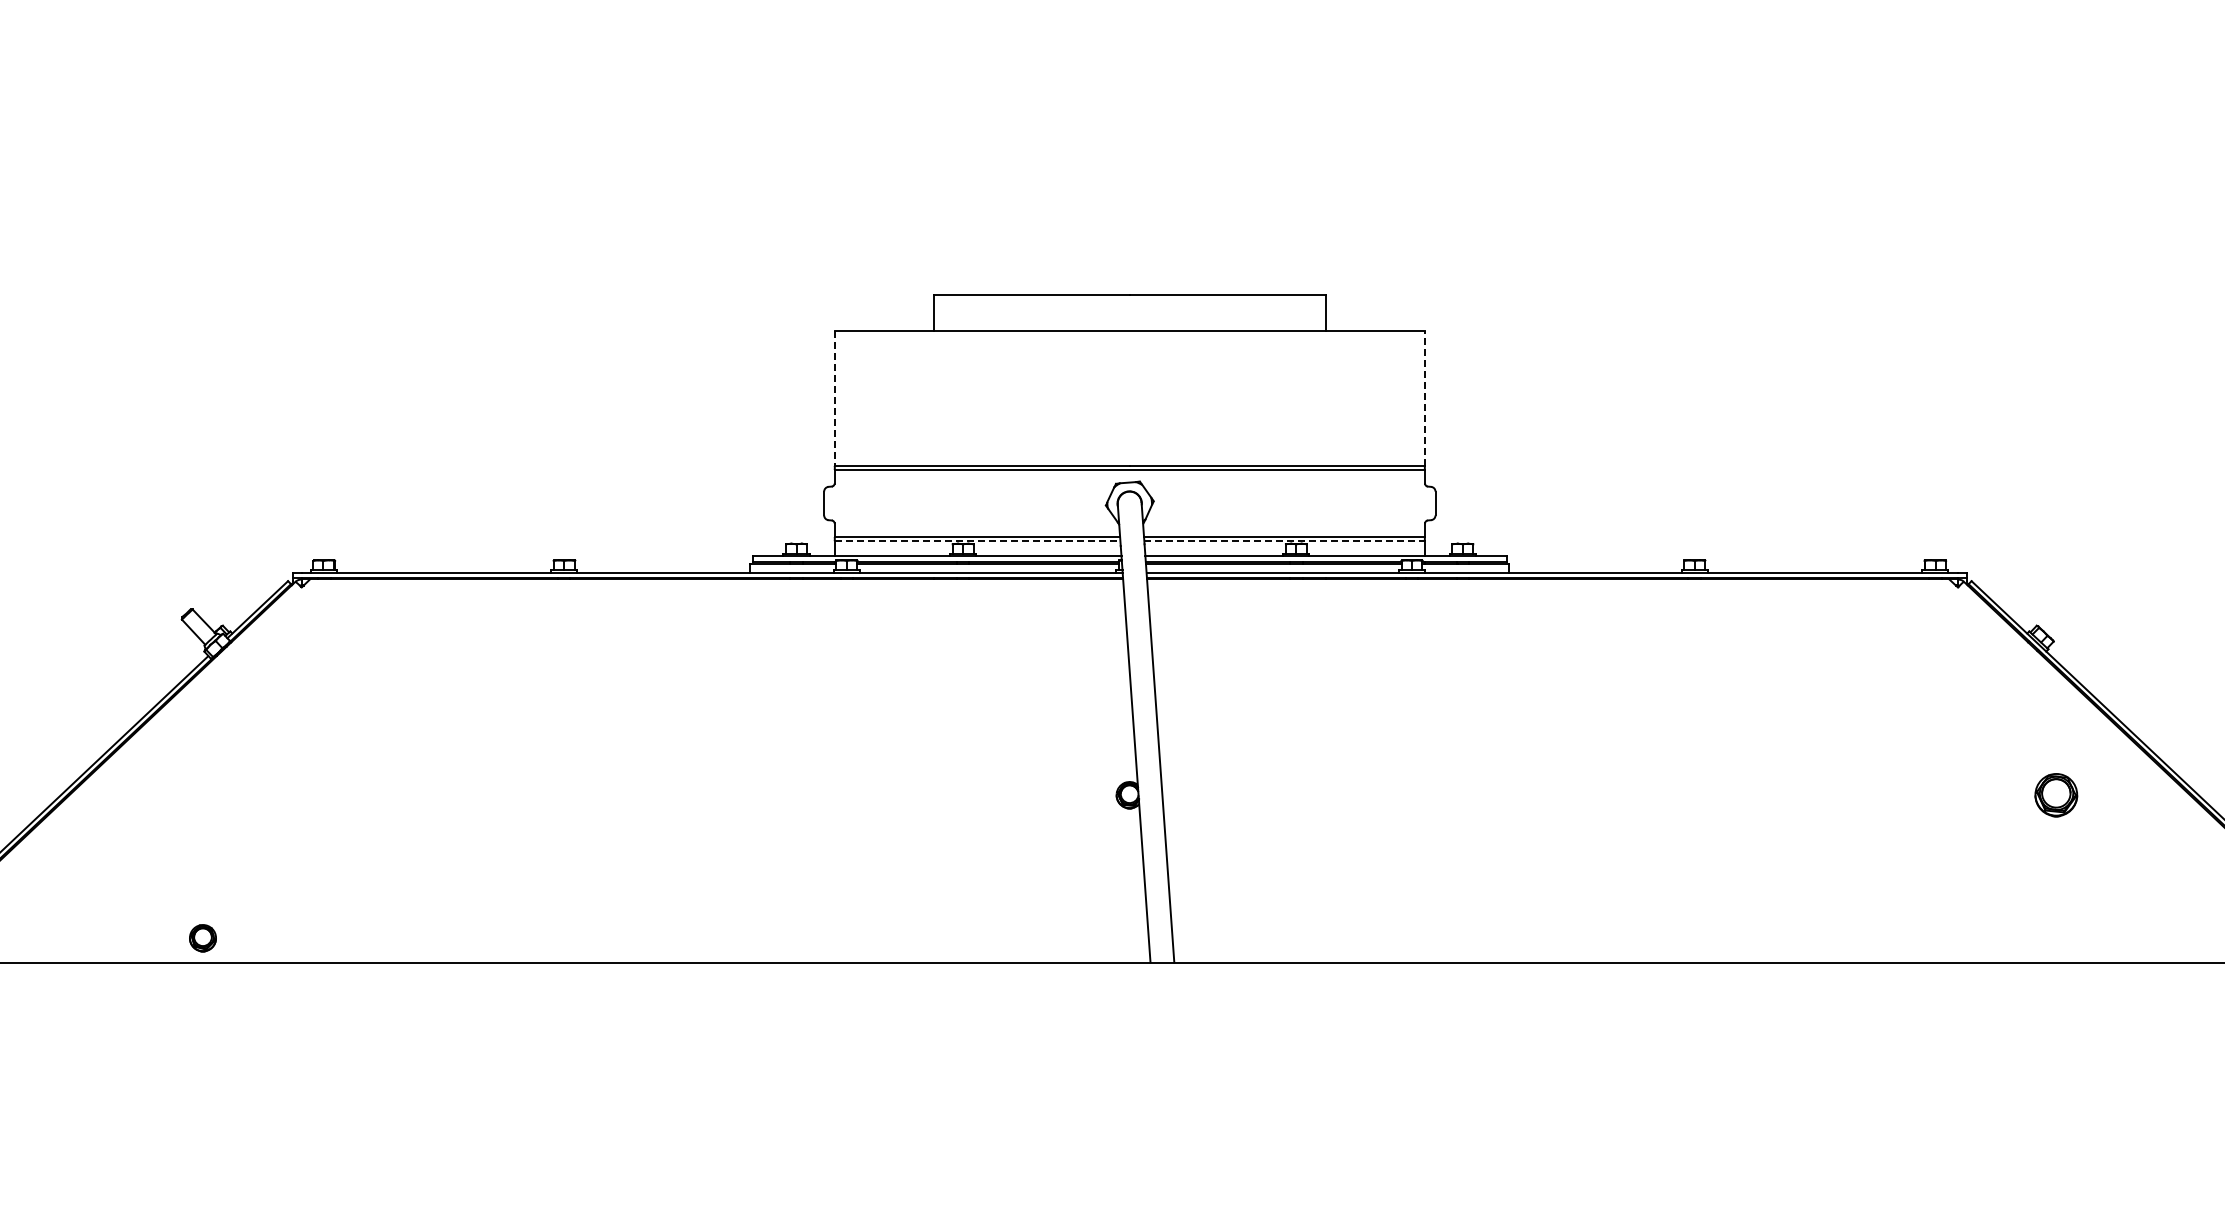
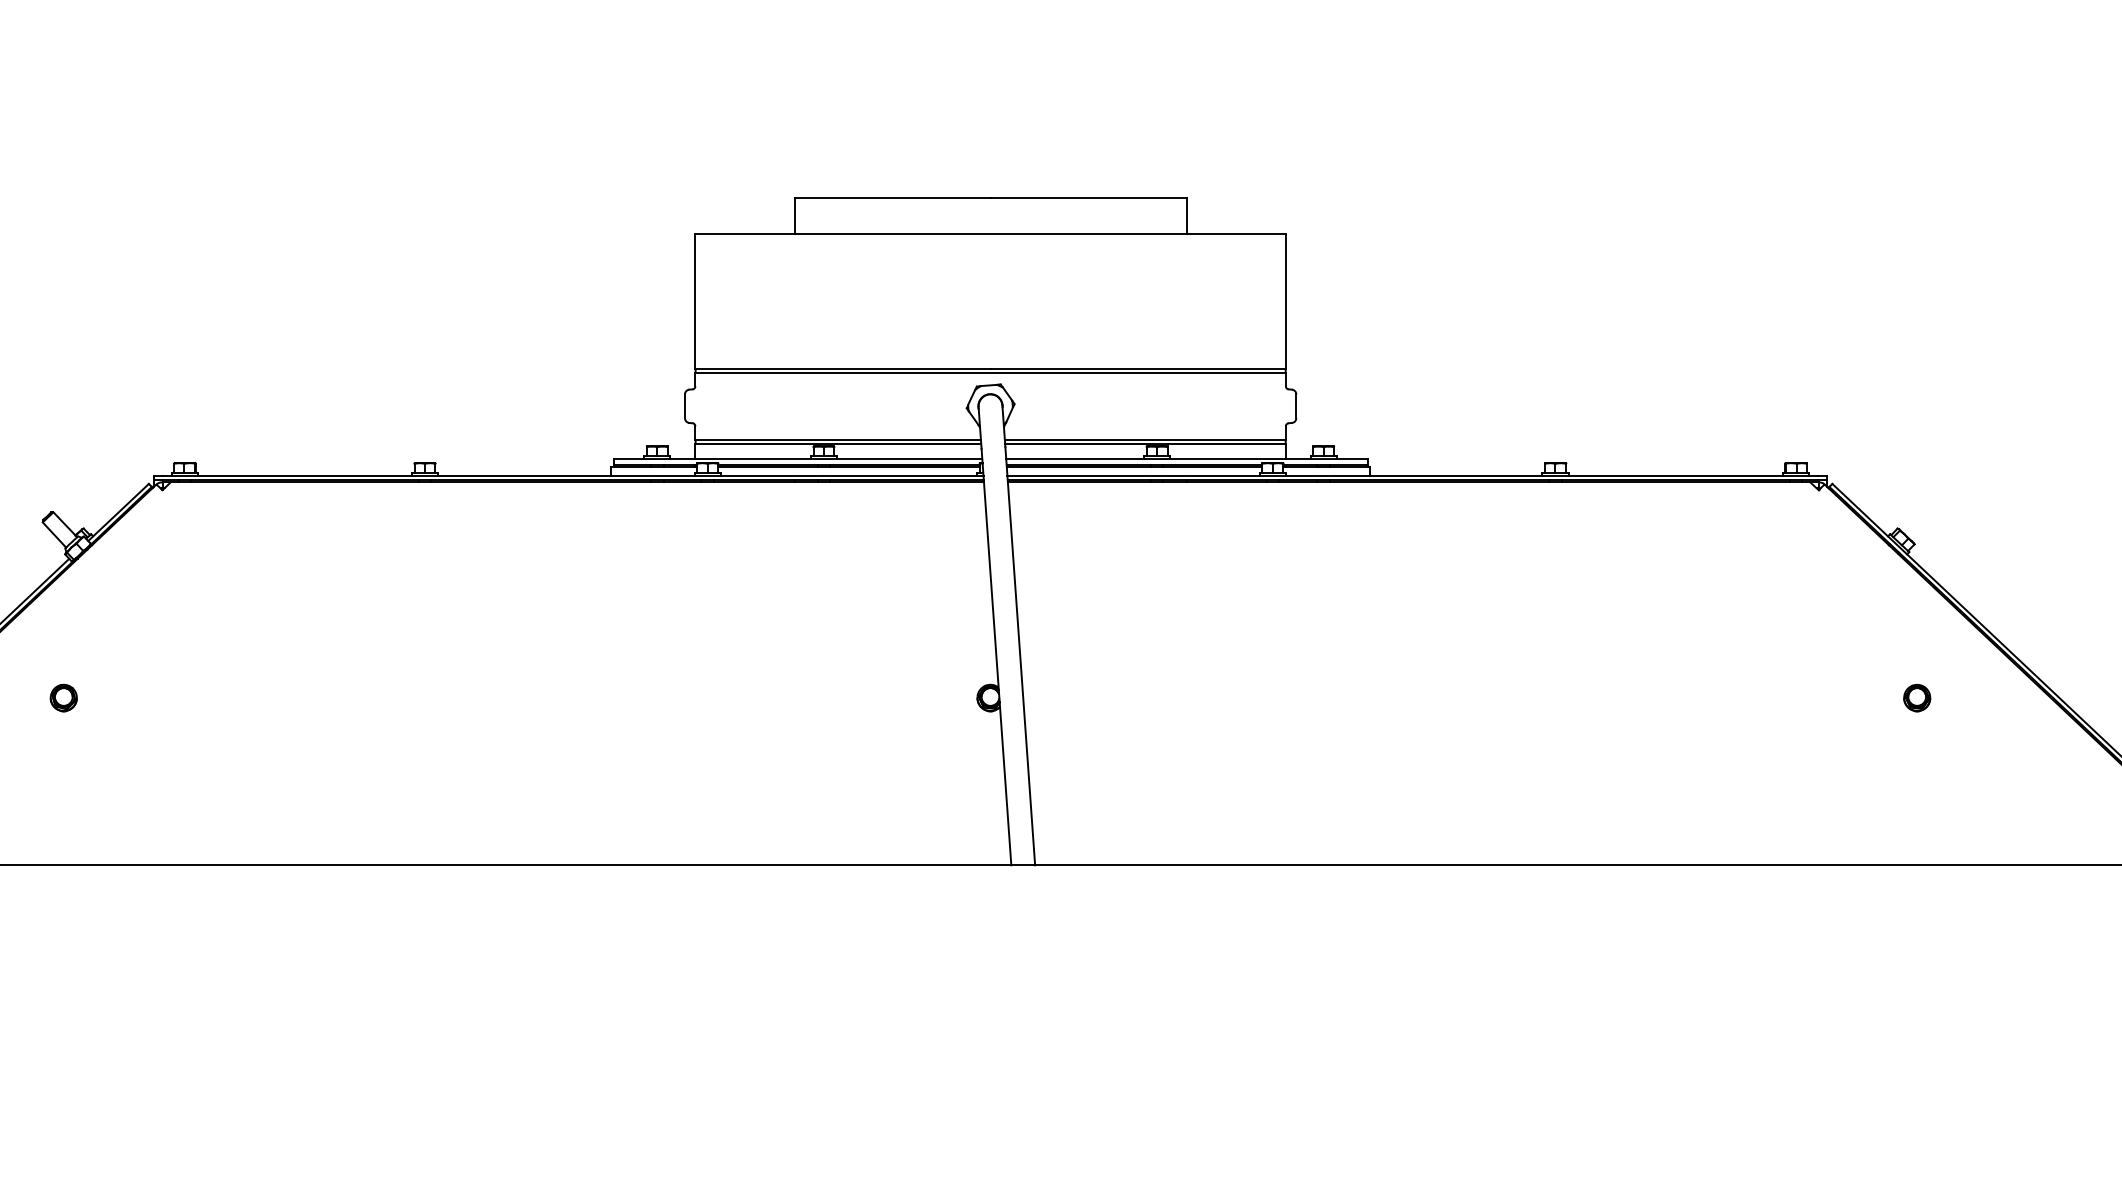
line: (1425, 397) -> (1286, 300), dashed -> solid
line: (834, 398) -> (695, 301), dashed -> solid
line: (977, 541) -> (838, 444), dashed -> solid
line: (1285, 541) -> (1146, 444), dashed -> solid
part: (2056, 795) -> (1917, 698), size x0.62
part: (202, 938) -> (63, 698), moved

